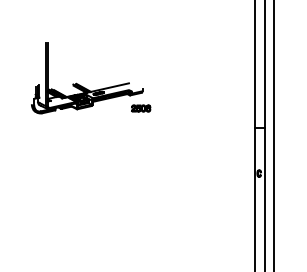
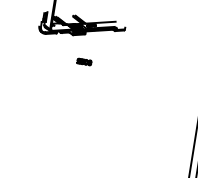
part: (141, 108) -> (84, 62), moved

